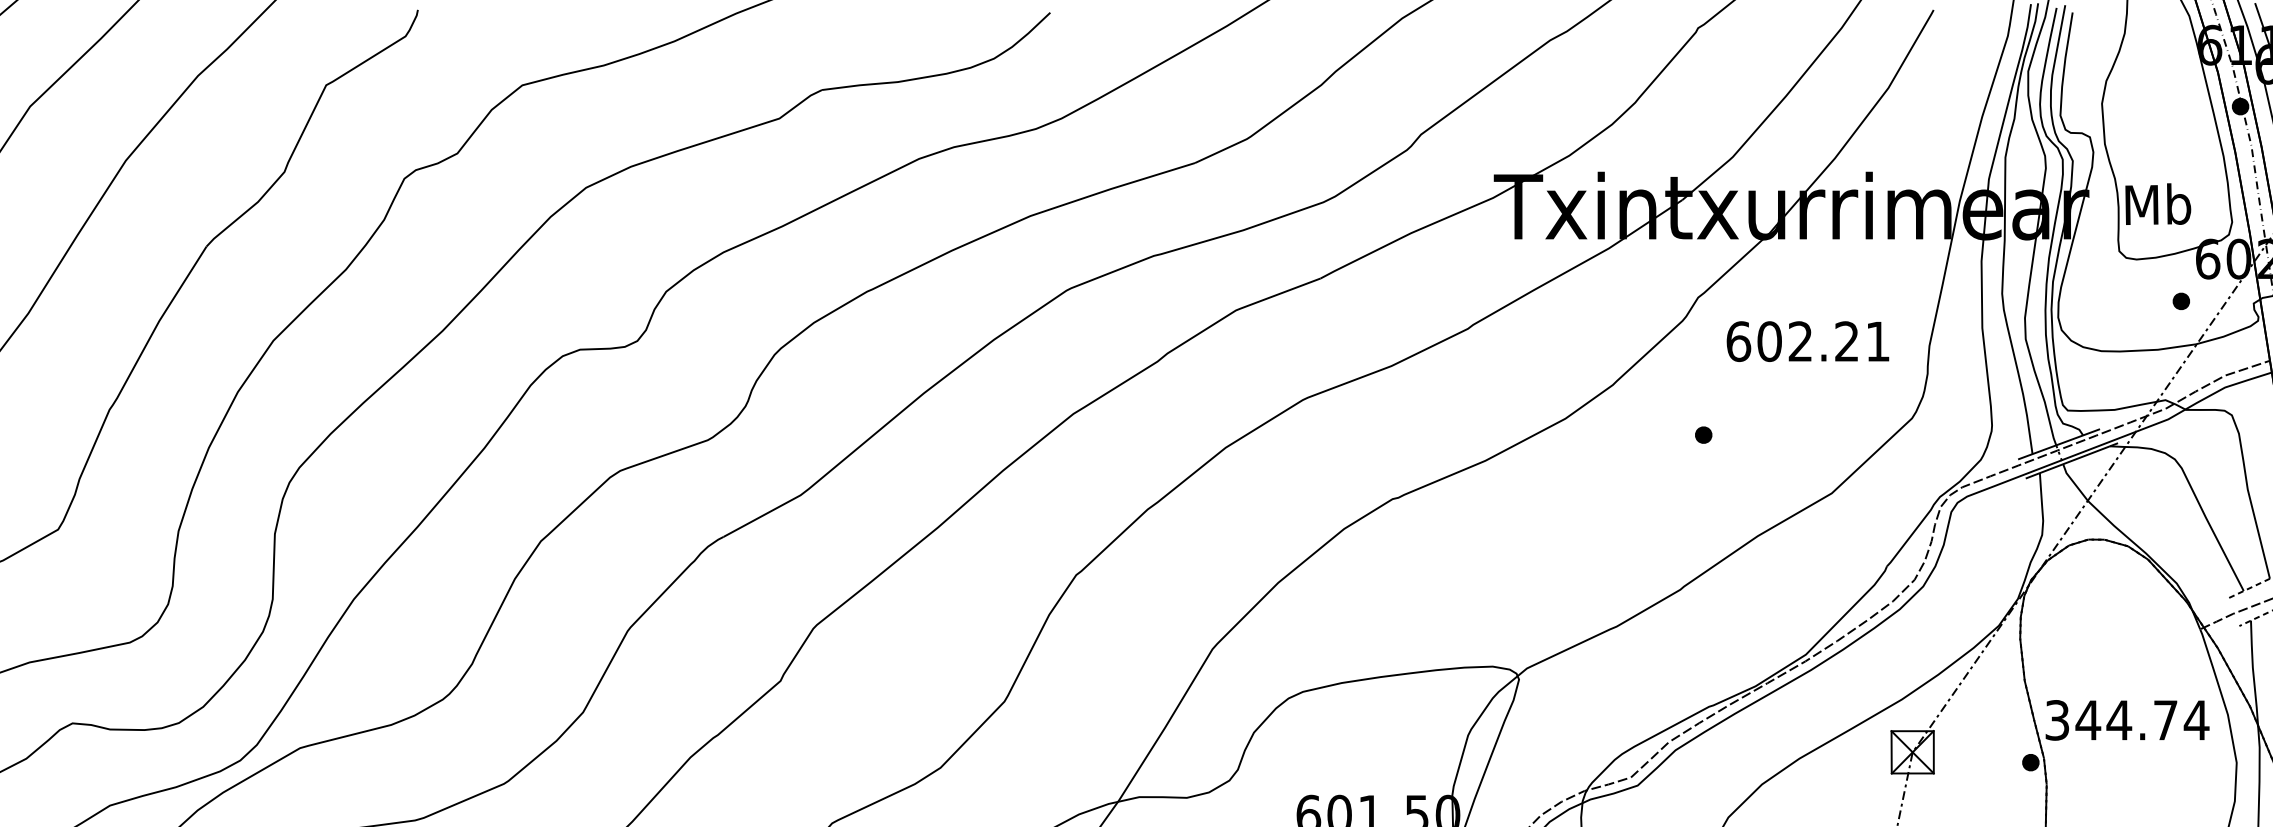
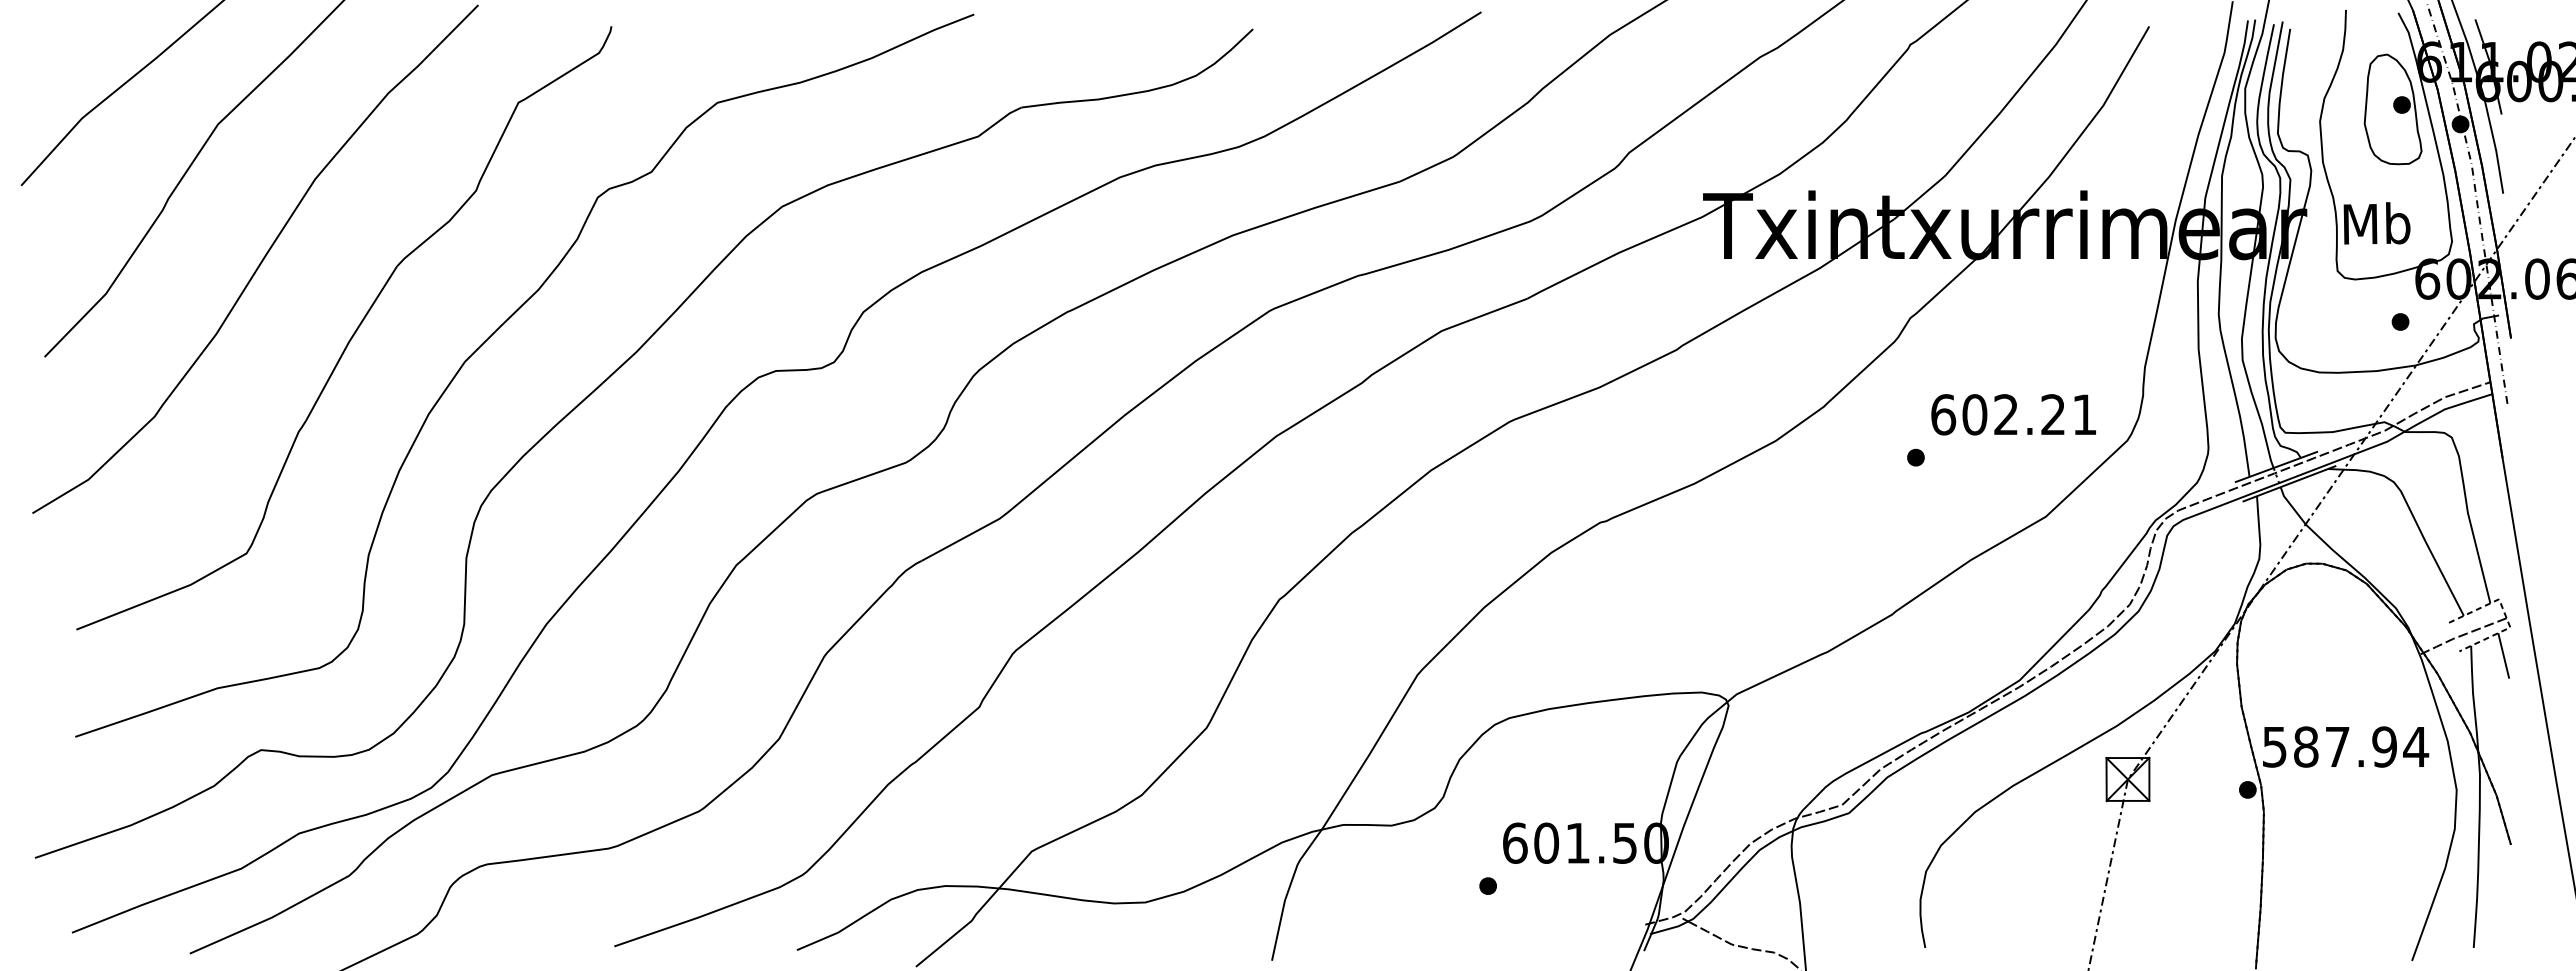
part: (2173, 91) -> (2392, 109), added
text: (1807, 341) -> (2013, 414), moved
text: (2111, 719) -> (2329, 746), 344.74 -> 587.94

